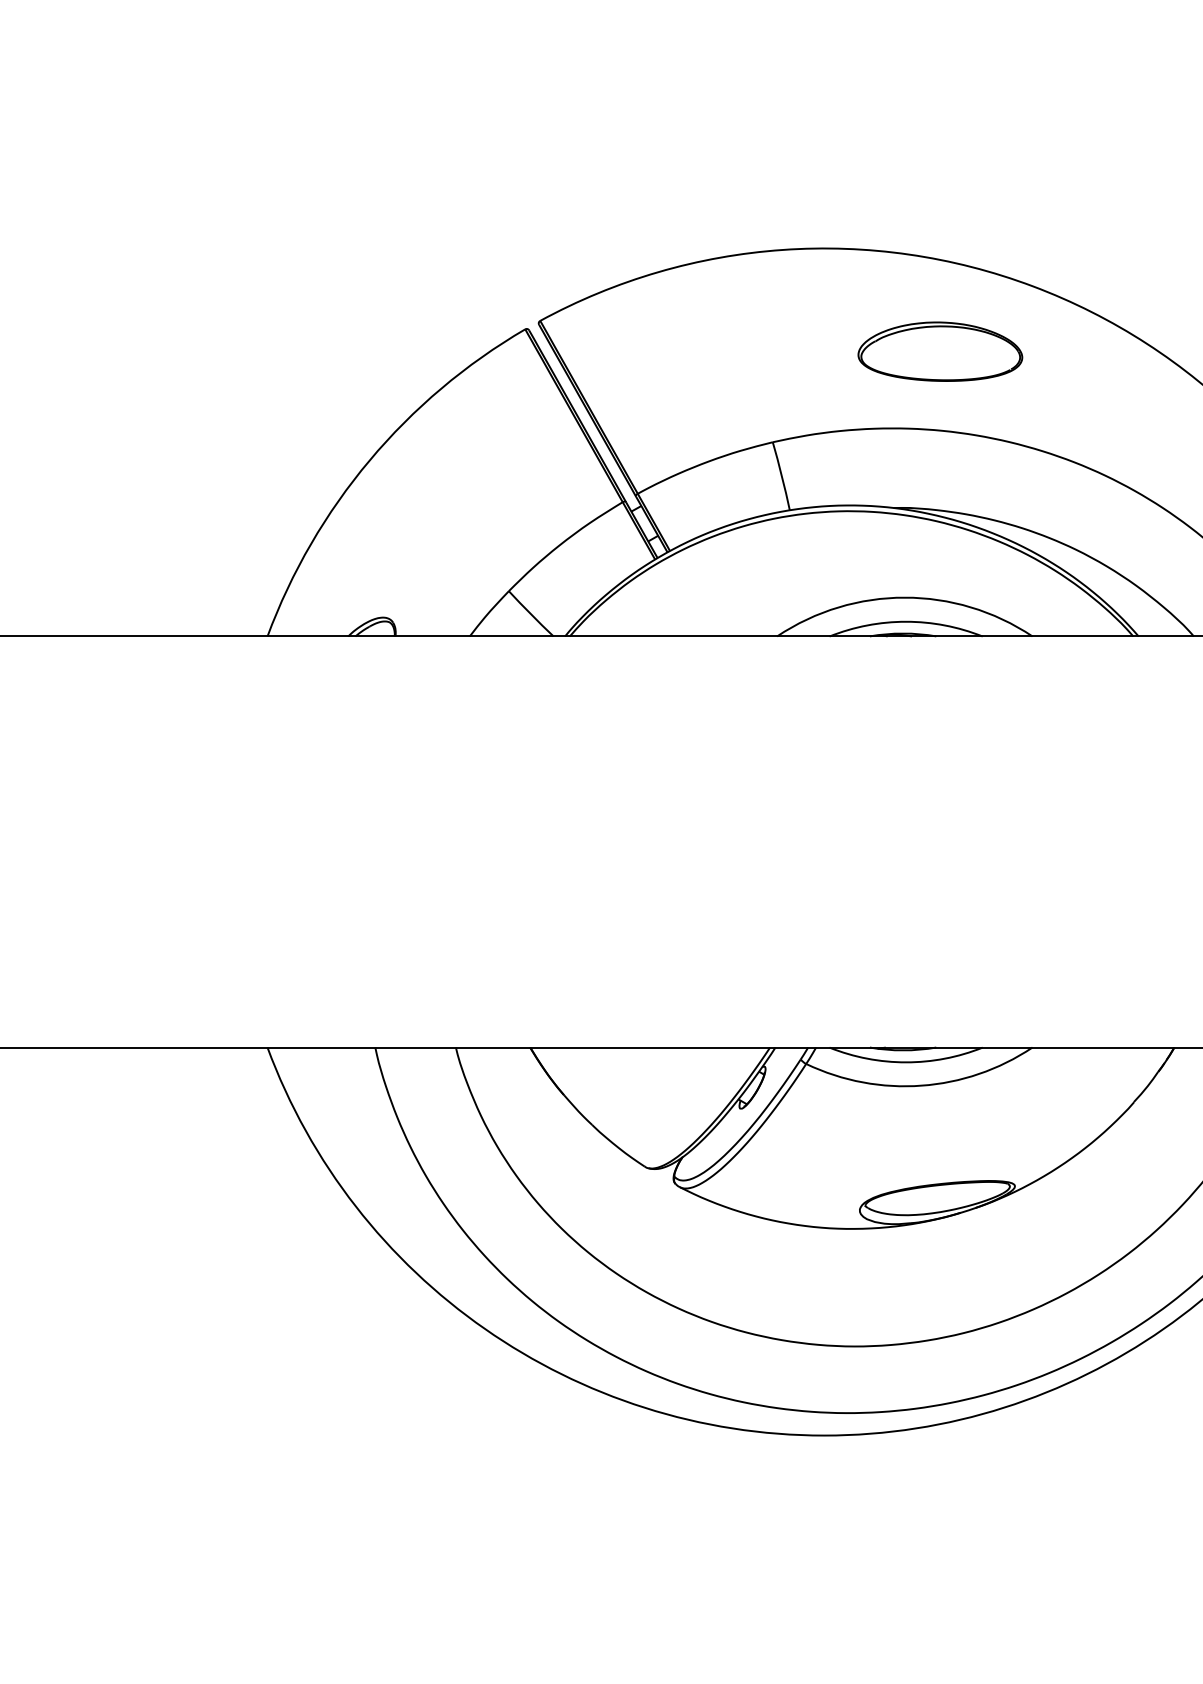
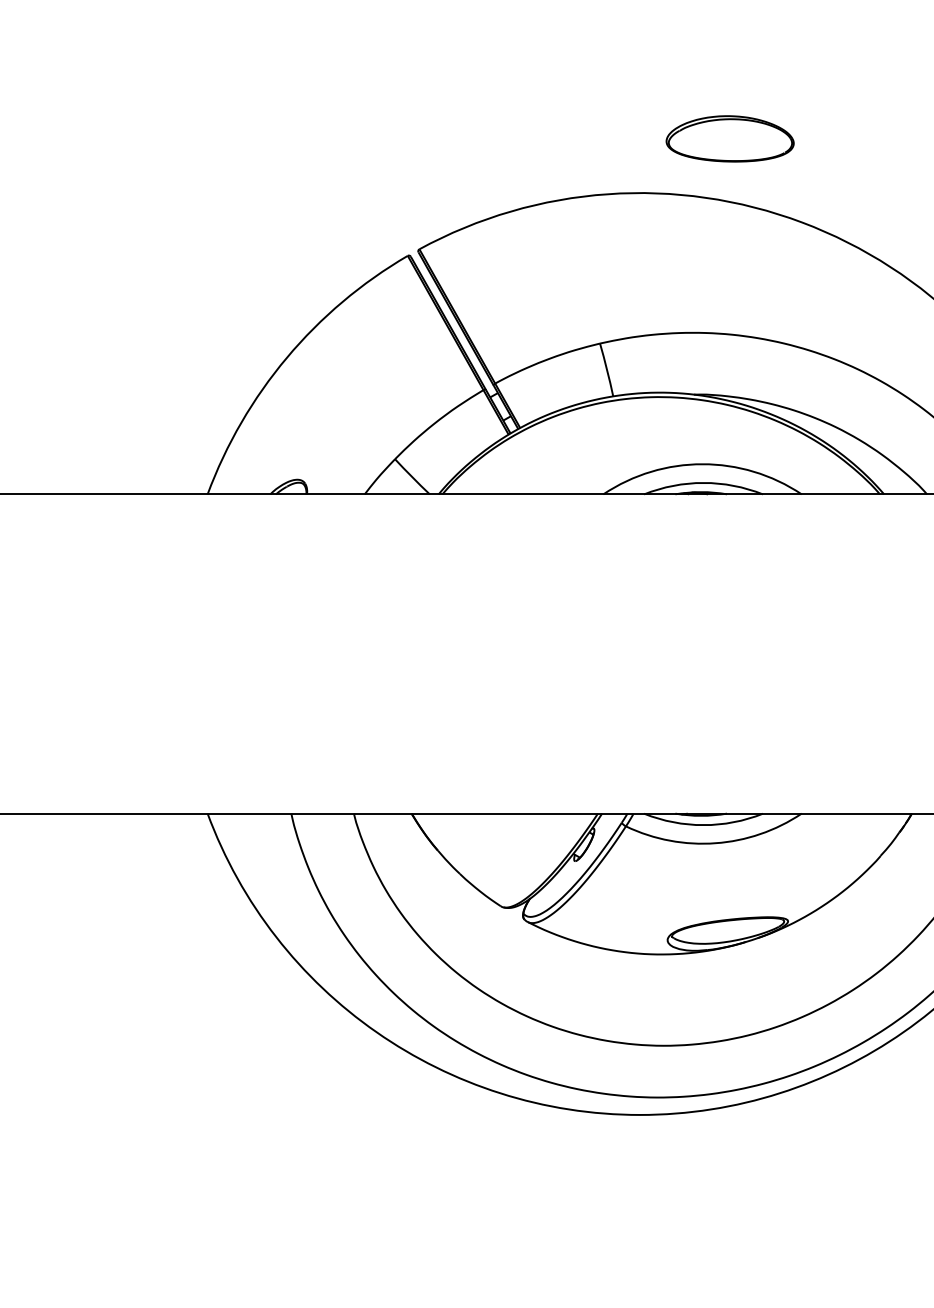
part: (940, 351) -> (730, 138), moved

